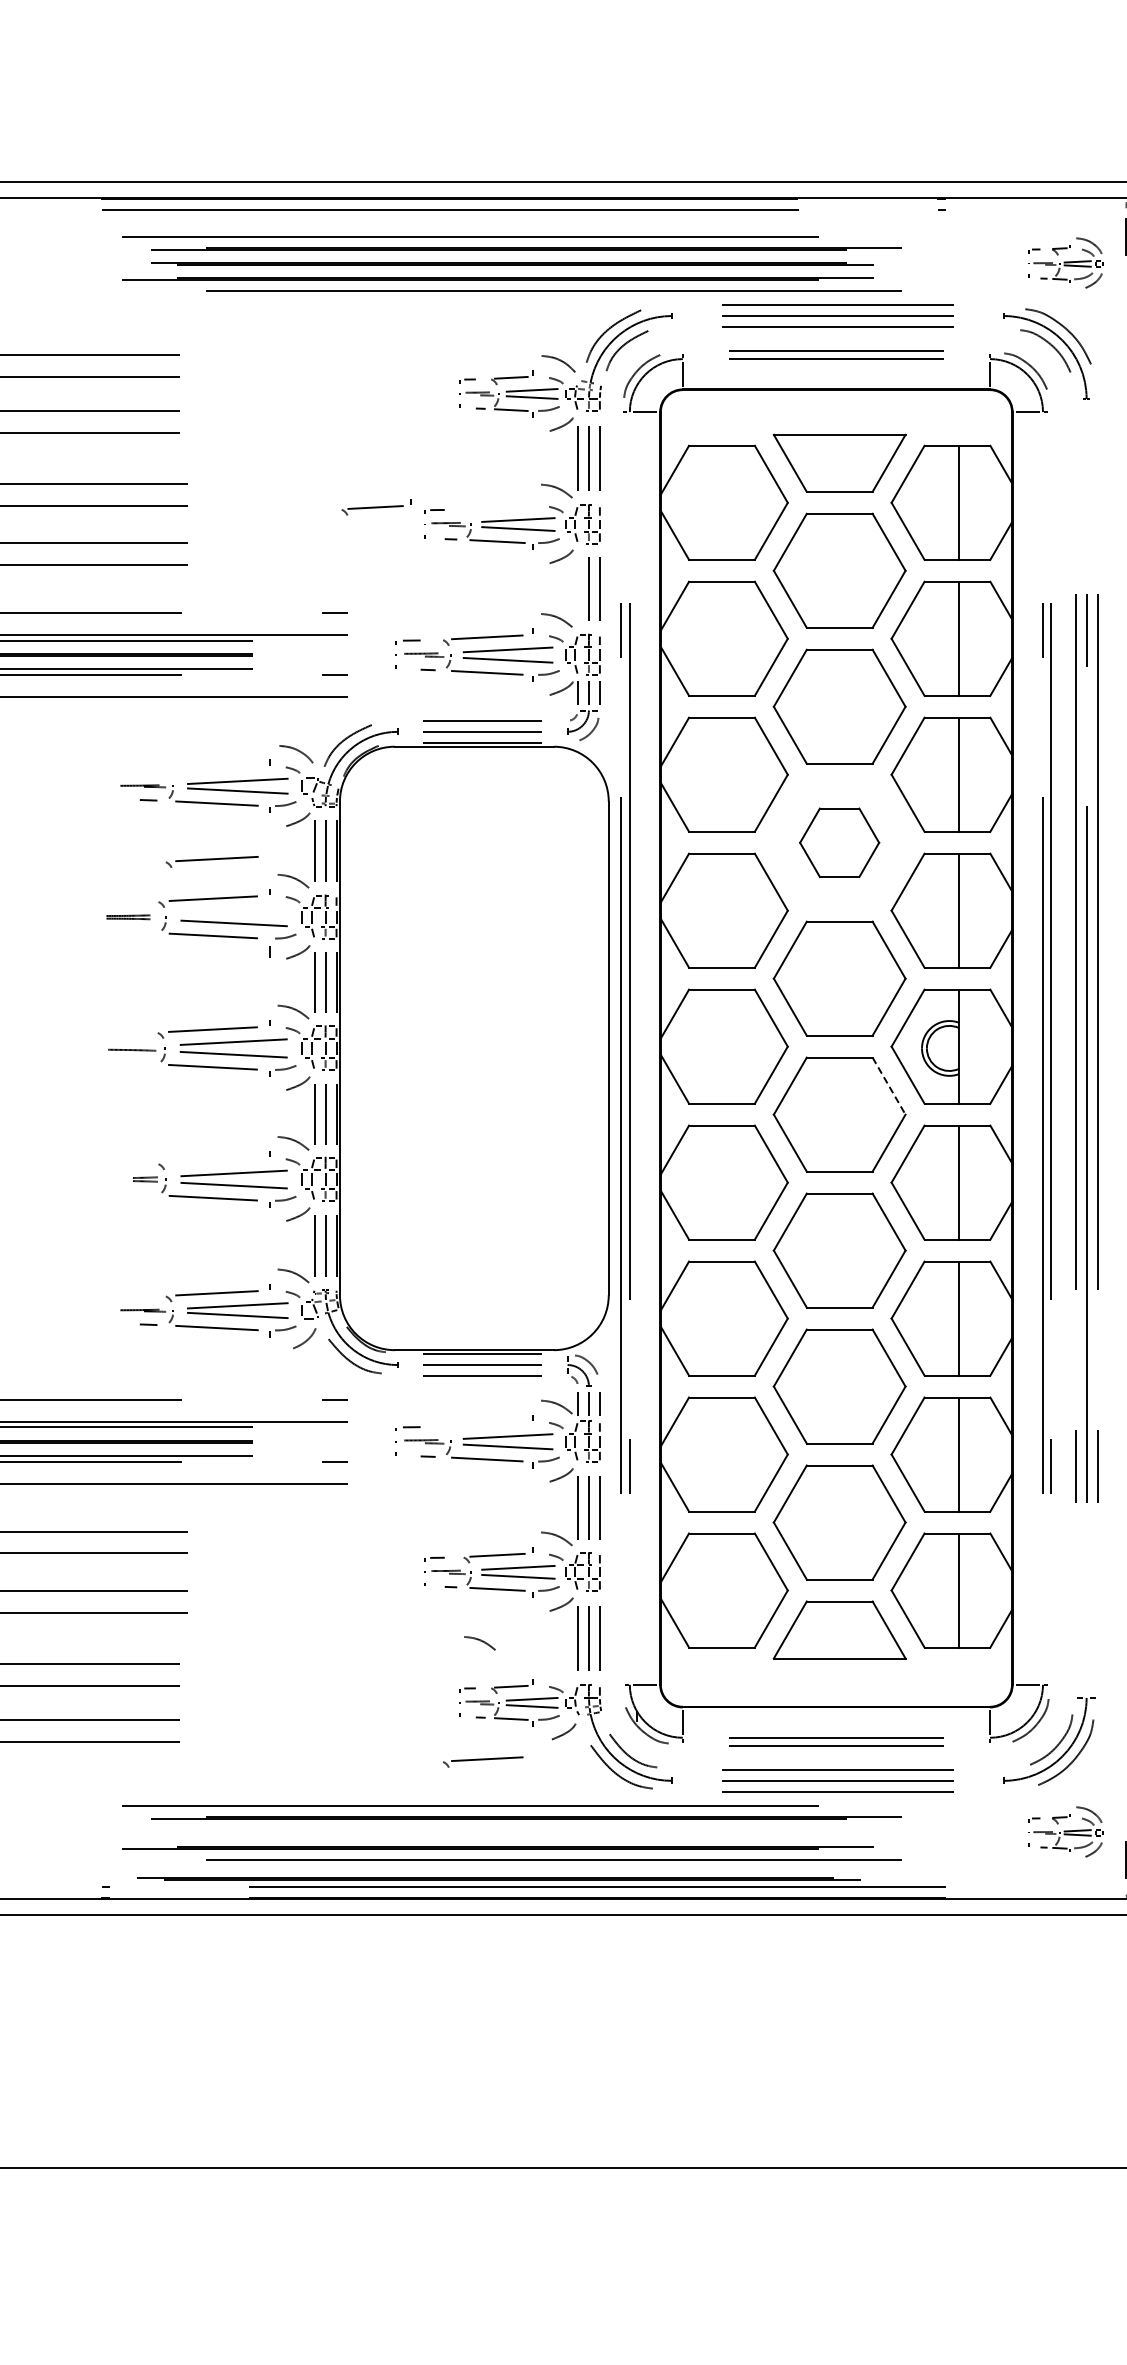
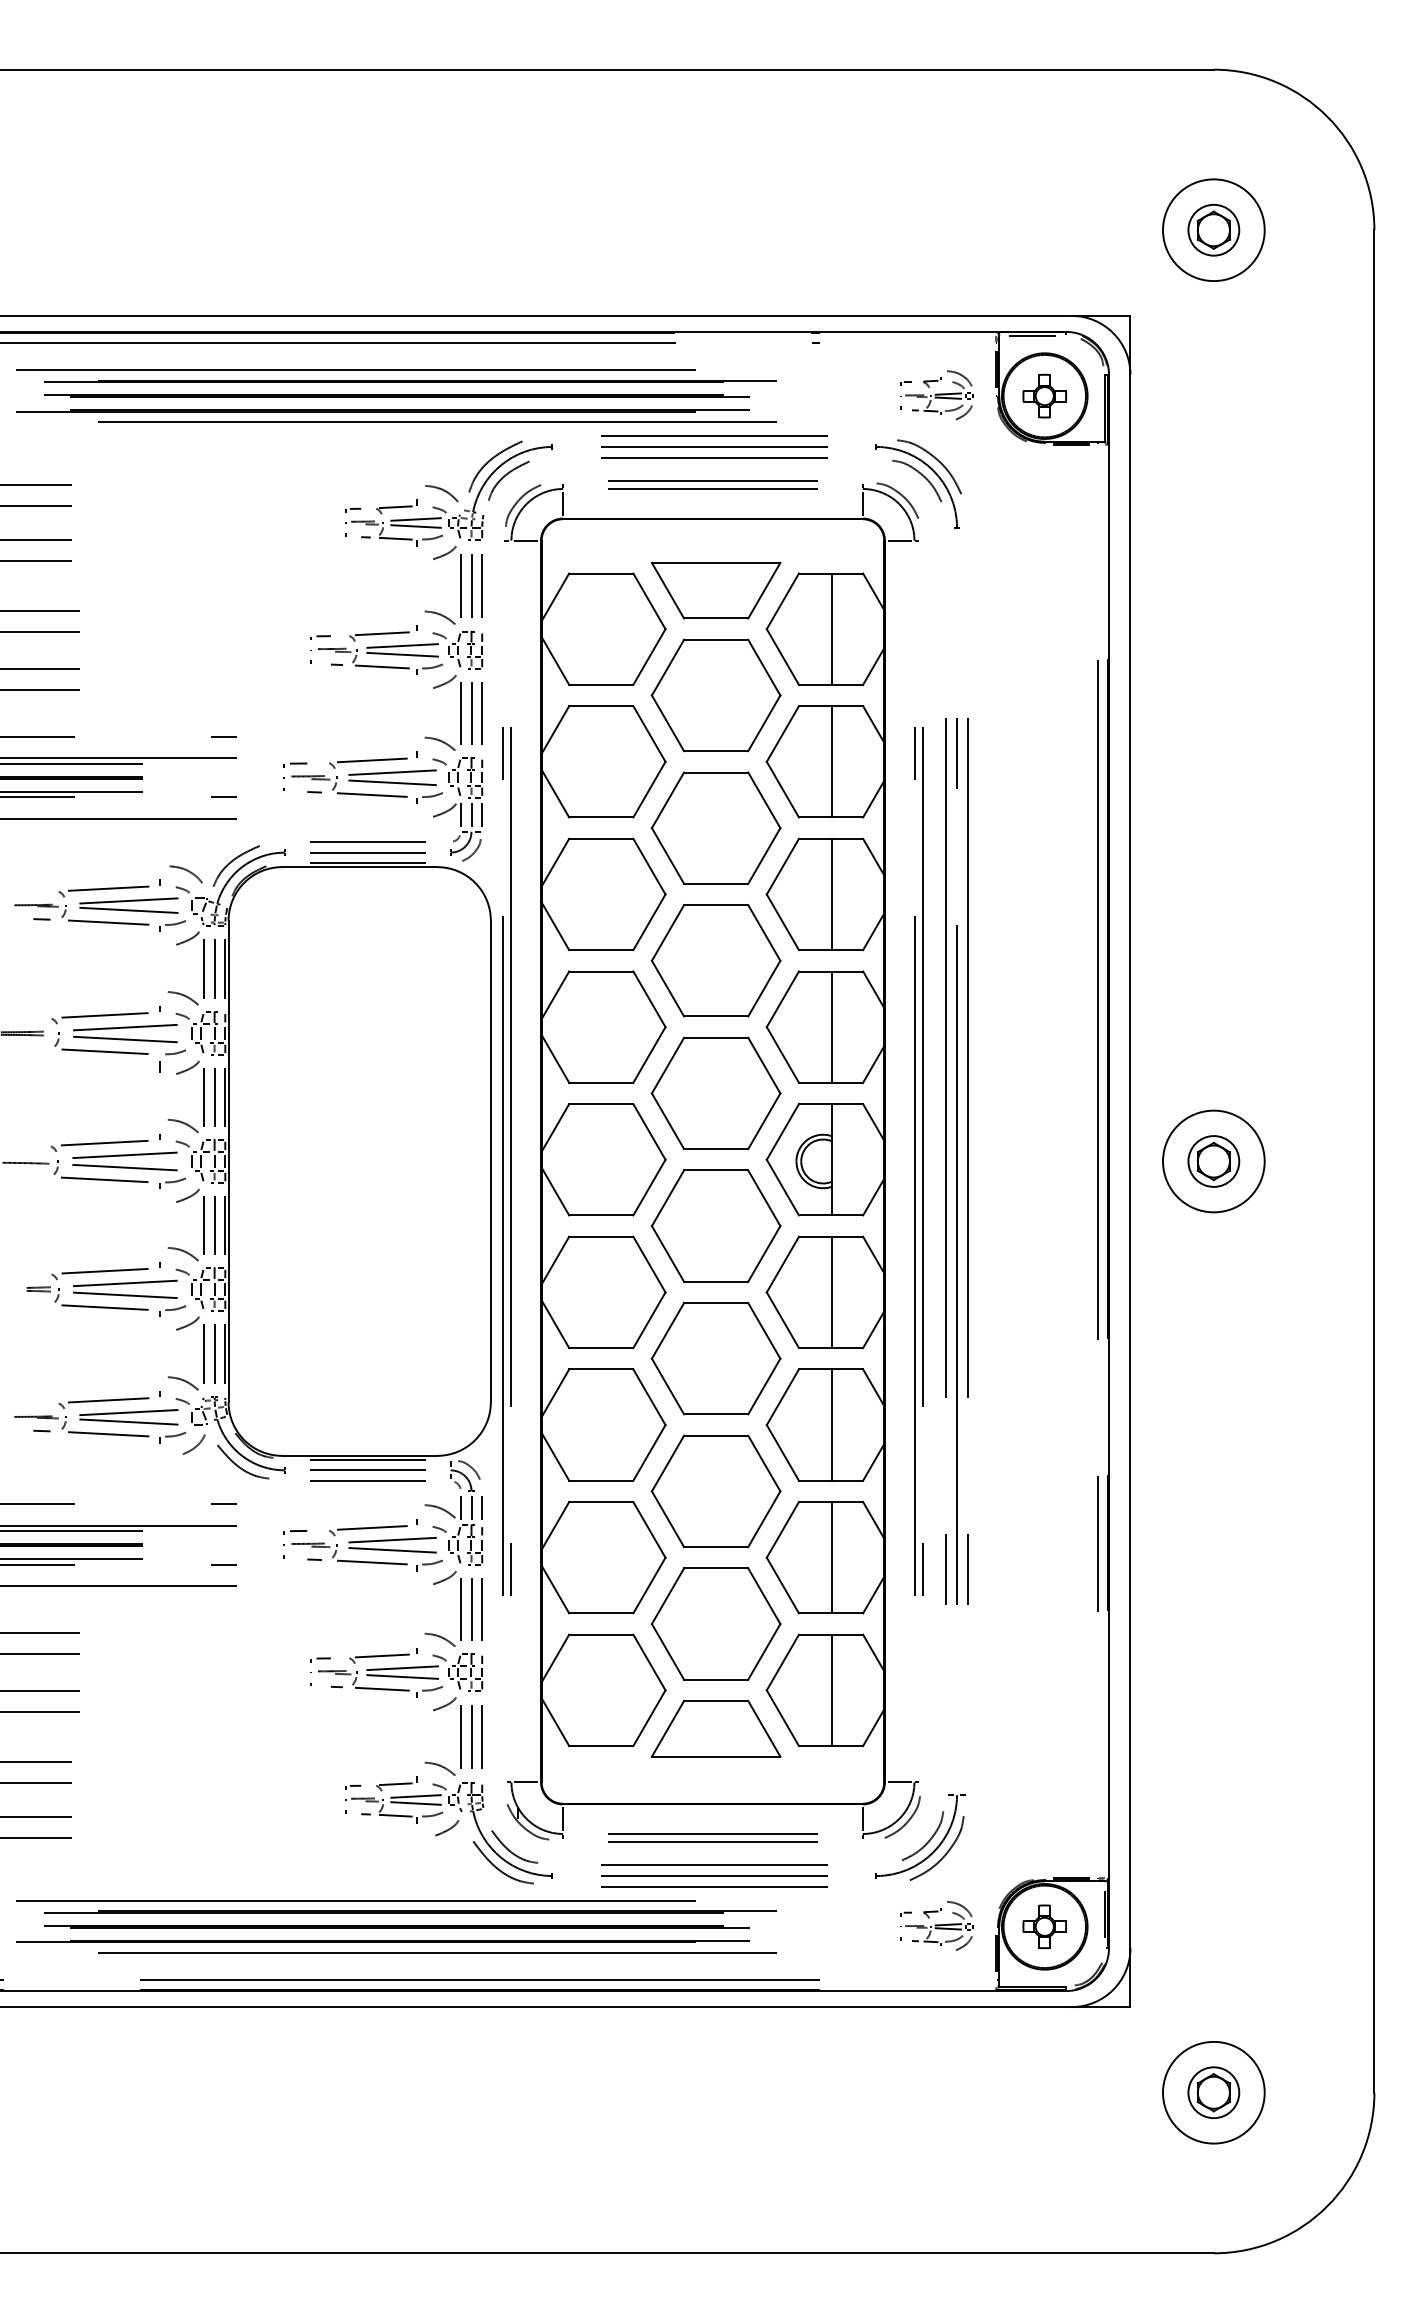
part: (376, 507) -> (383, 633), moved
line: (577, 589) -> (460, 713), added
part: (839, 842) -> (715, 960), size x1.67
part: (211, 861) -> (103, 891), moved
line: (234, 911) -> (125, 1027), added
line: (889, 1086) -> (764, 1198), dashed -> solid
line: (212, 1160) -> (104, 1270), added
curve: (479, 1640) -> (439, 1766), moved
part: (483, 1761) -> (368, 1530), moved
line: (498, 1878) -> (396, 1926), moved

